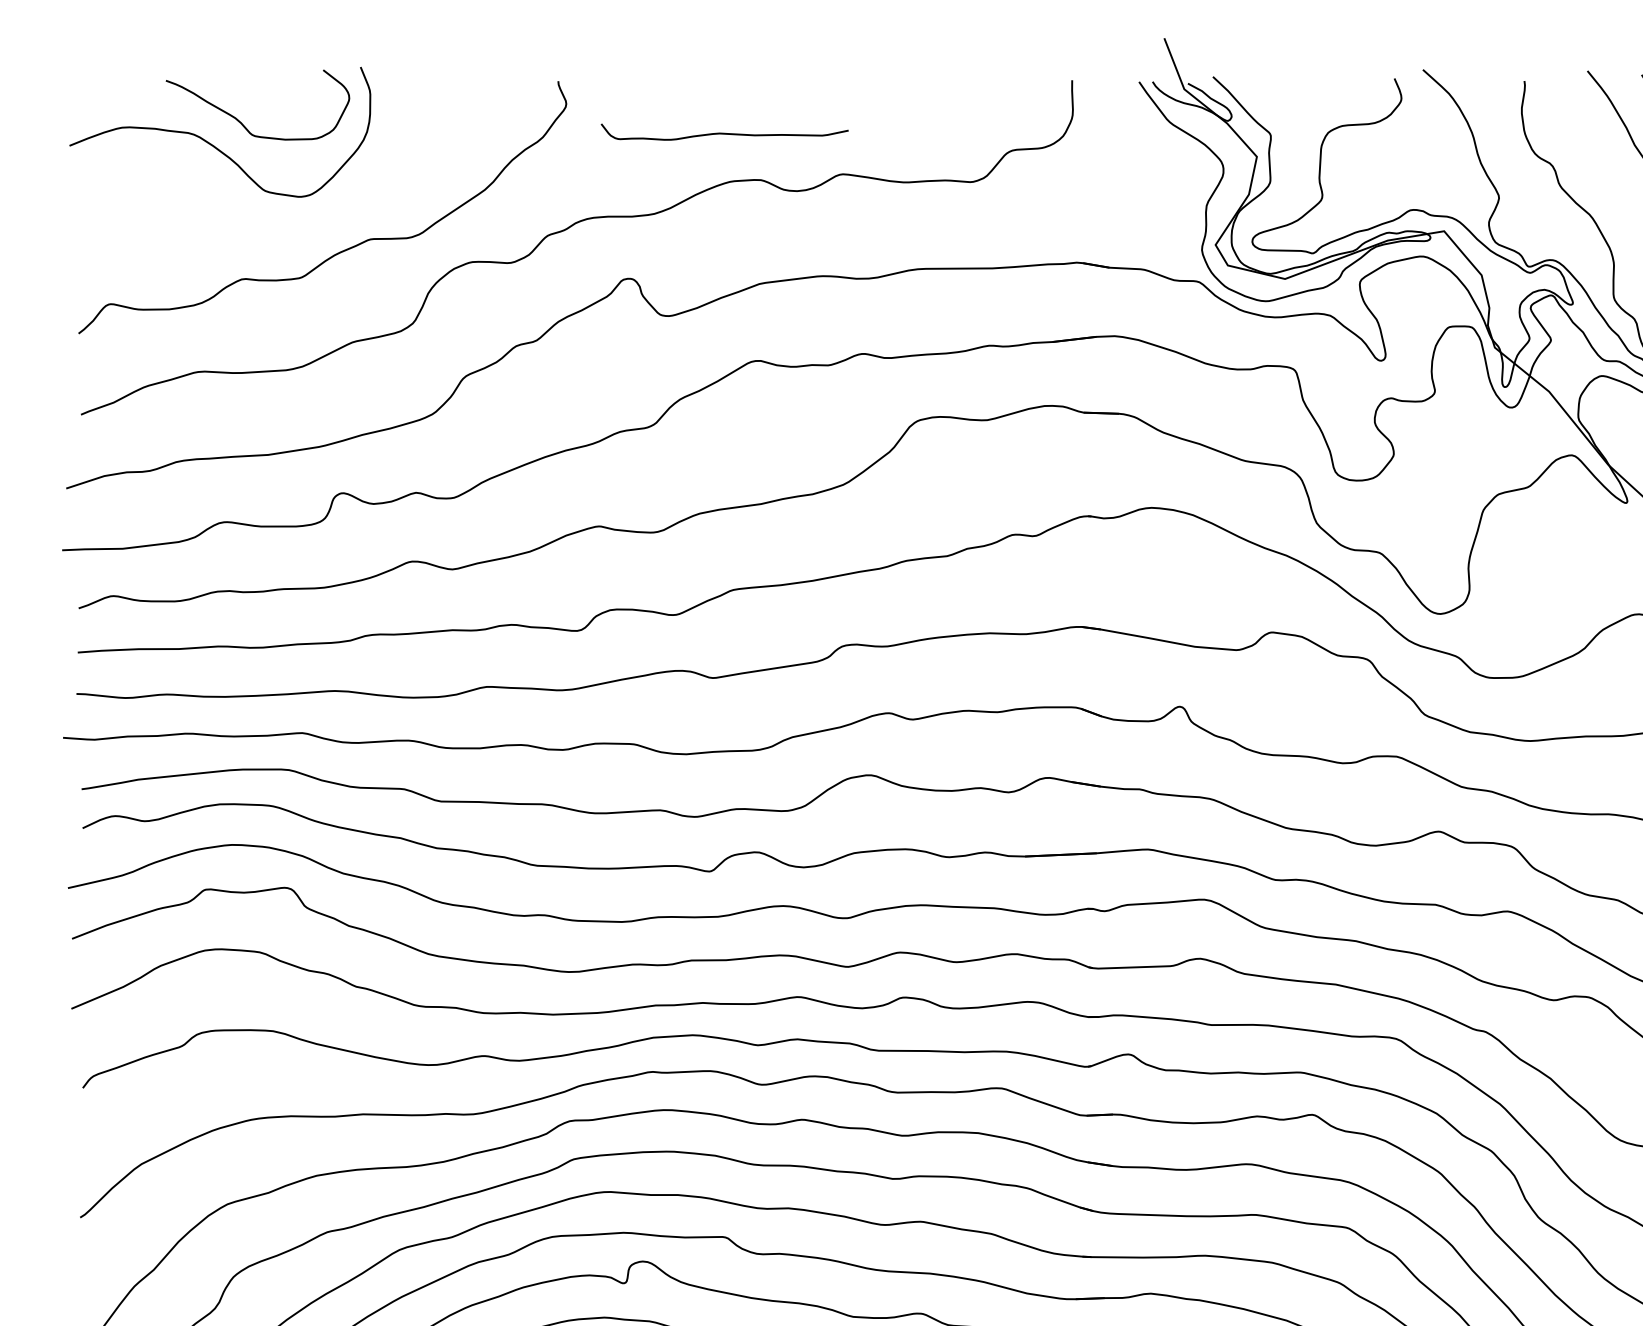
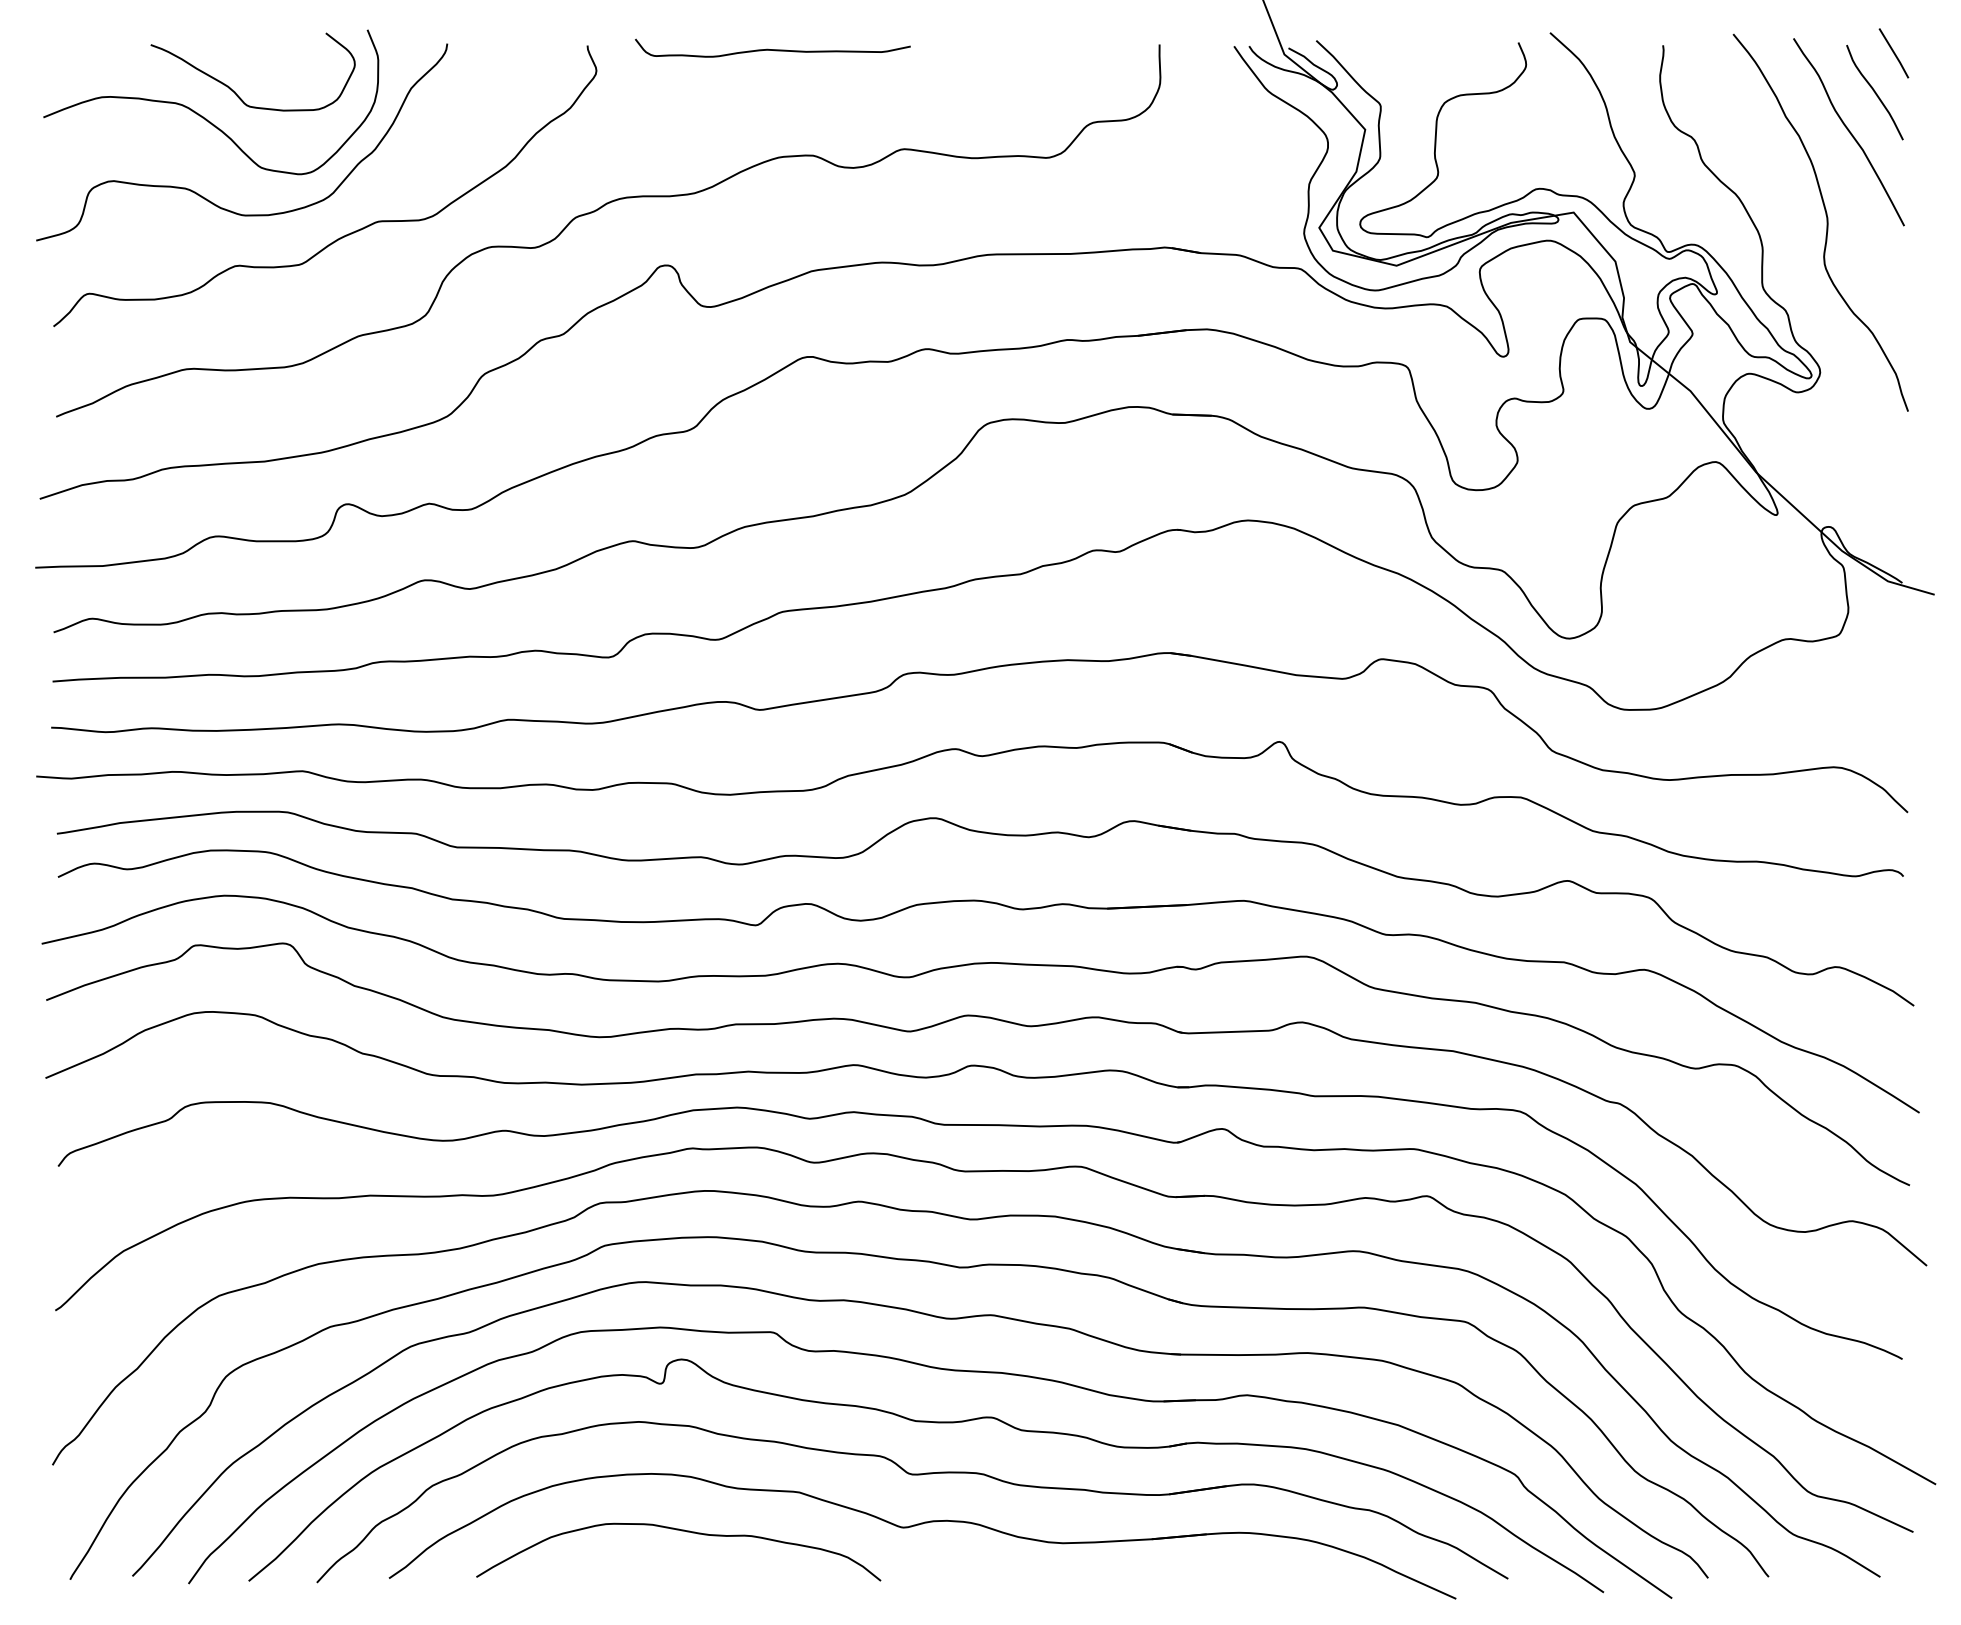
curve: (724, 133) -> (772, 49), moved
curve: (215, 217) -> (205, 197), added

